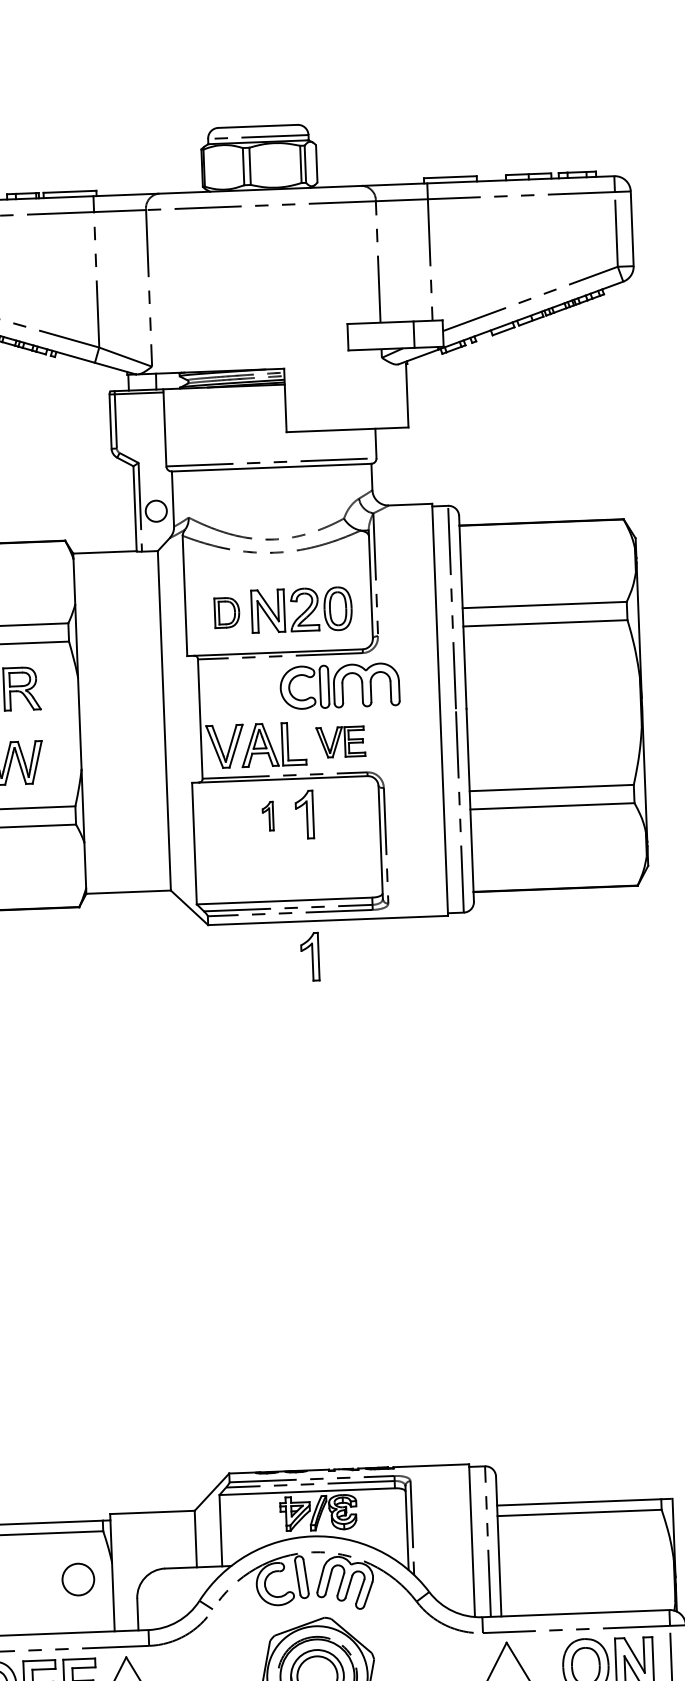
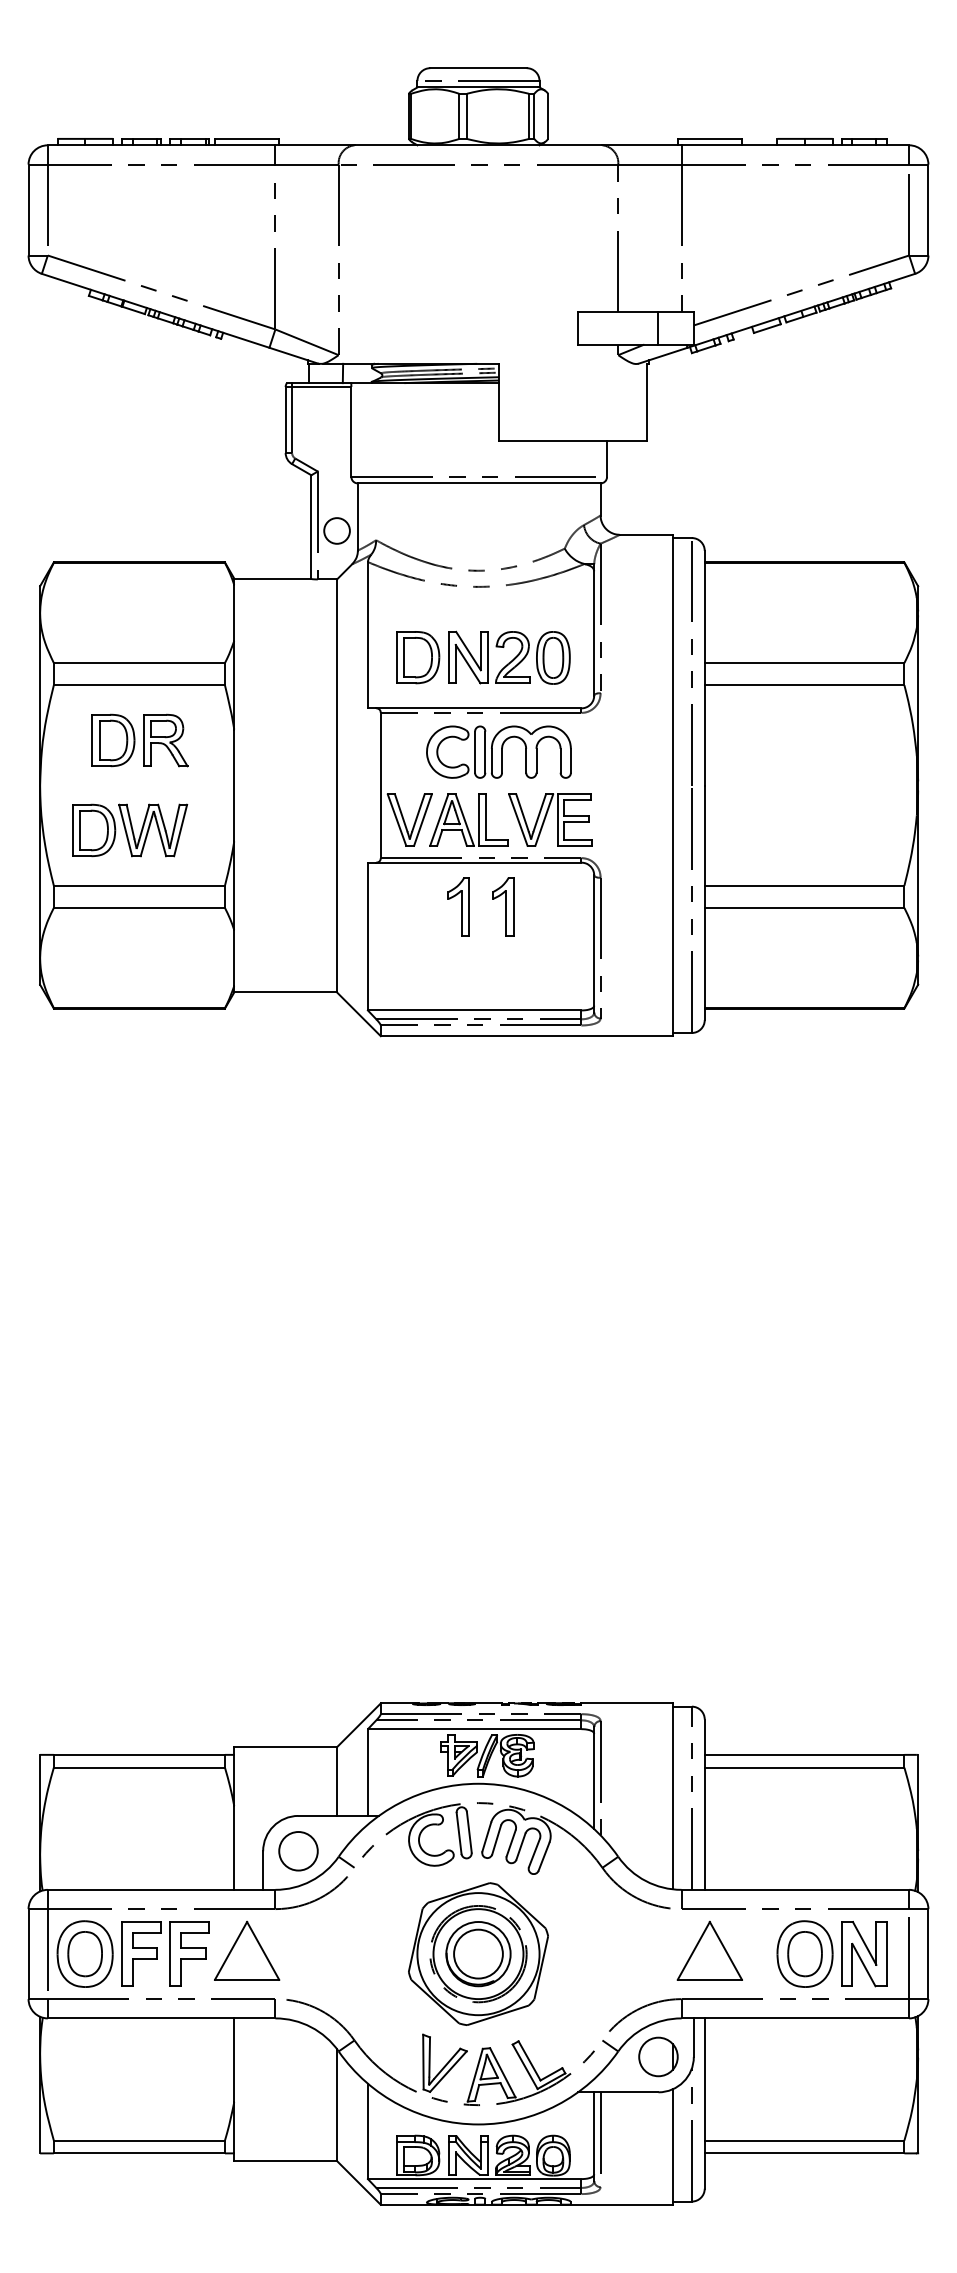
part: (227, 612) -> (418, 657), size x1.43
part: (339, 685) -> (498, 751), moved
part: (340, 741) -> (550, 819), size x1.43
part: (267, 816) -> (458, 906), size x1.67
part: (310, 956) -> (503, 1079), removed
circle: (78, 1579) -> (298, 1851), moved

